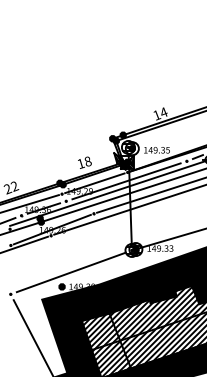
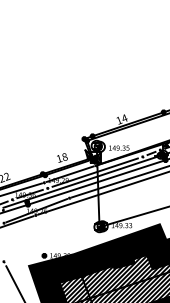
line: (71, 271) -> (51, 243), removed

